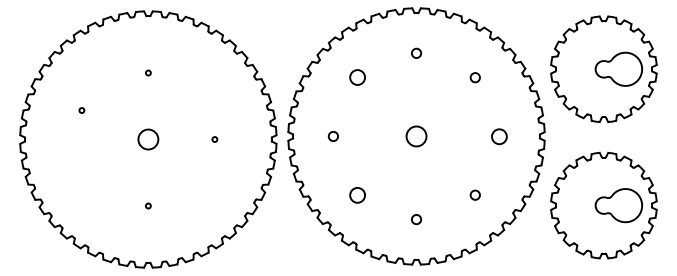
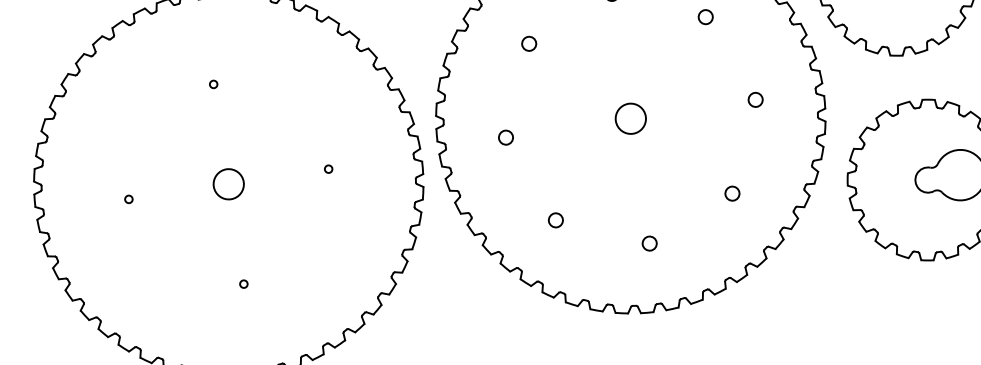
circle: (357, 77) -> (528, 43), size x0.62
circle: (81, 110) -> (128, 199), moved
circle: (499, 135) -> (755, 98), size x0.62
circle: (357, 194) -> (555, 219), size x0.62

